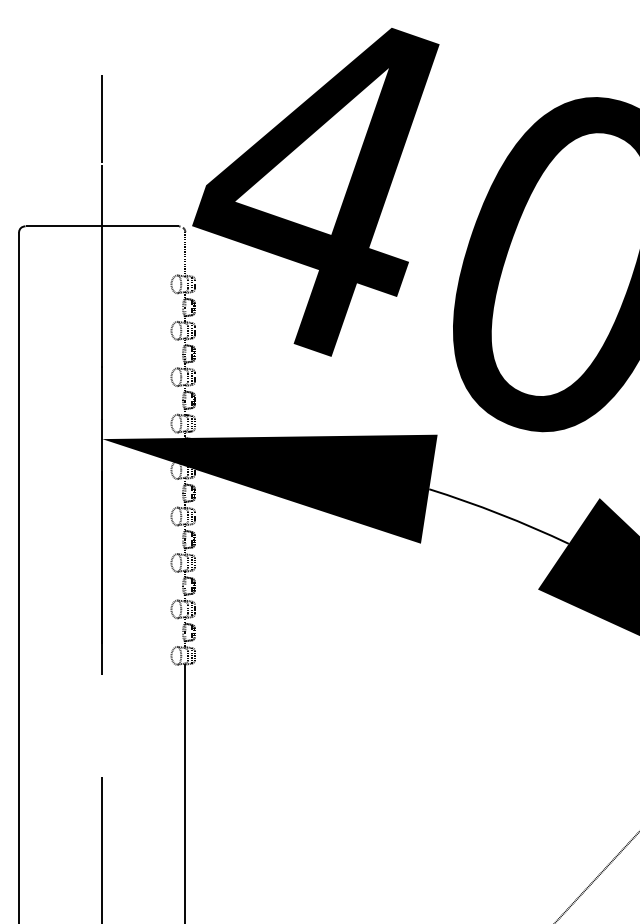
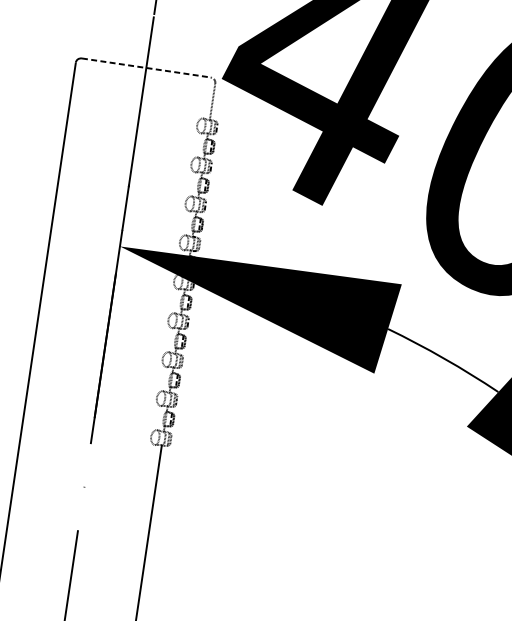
line: (102, 226) -> (146, 68), solid -> dashed

